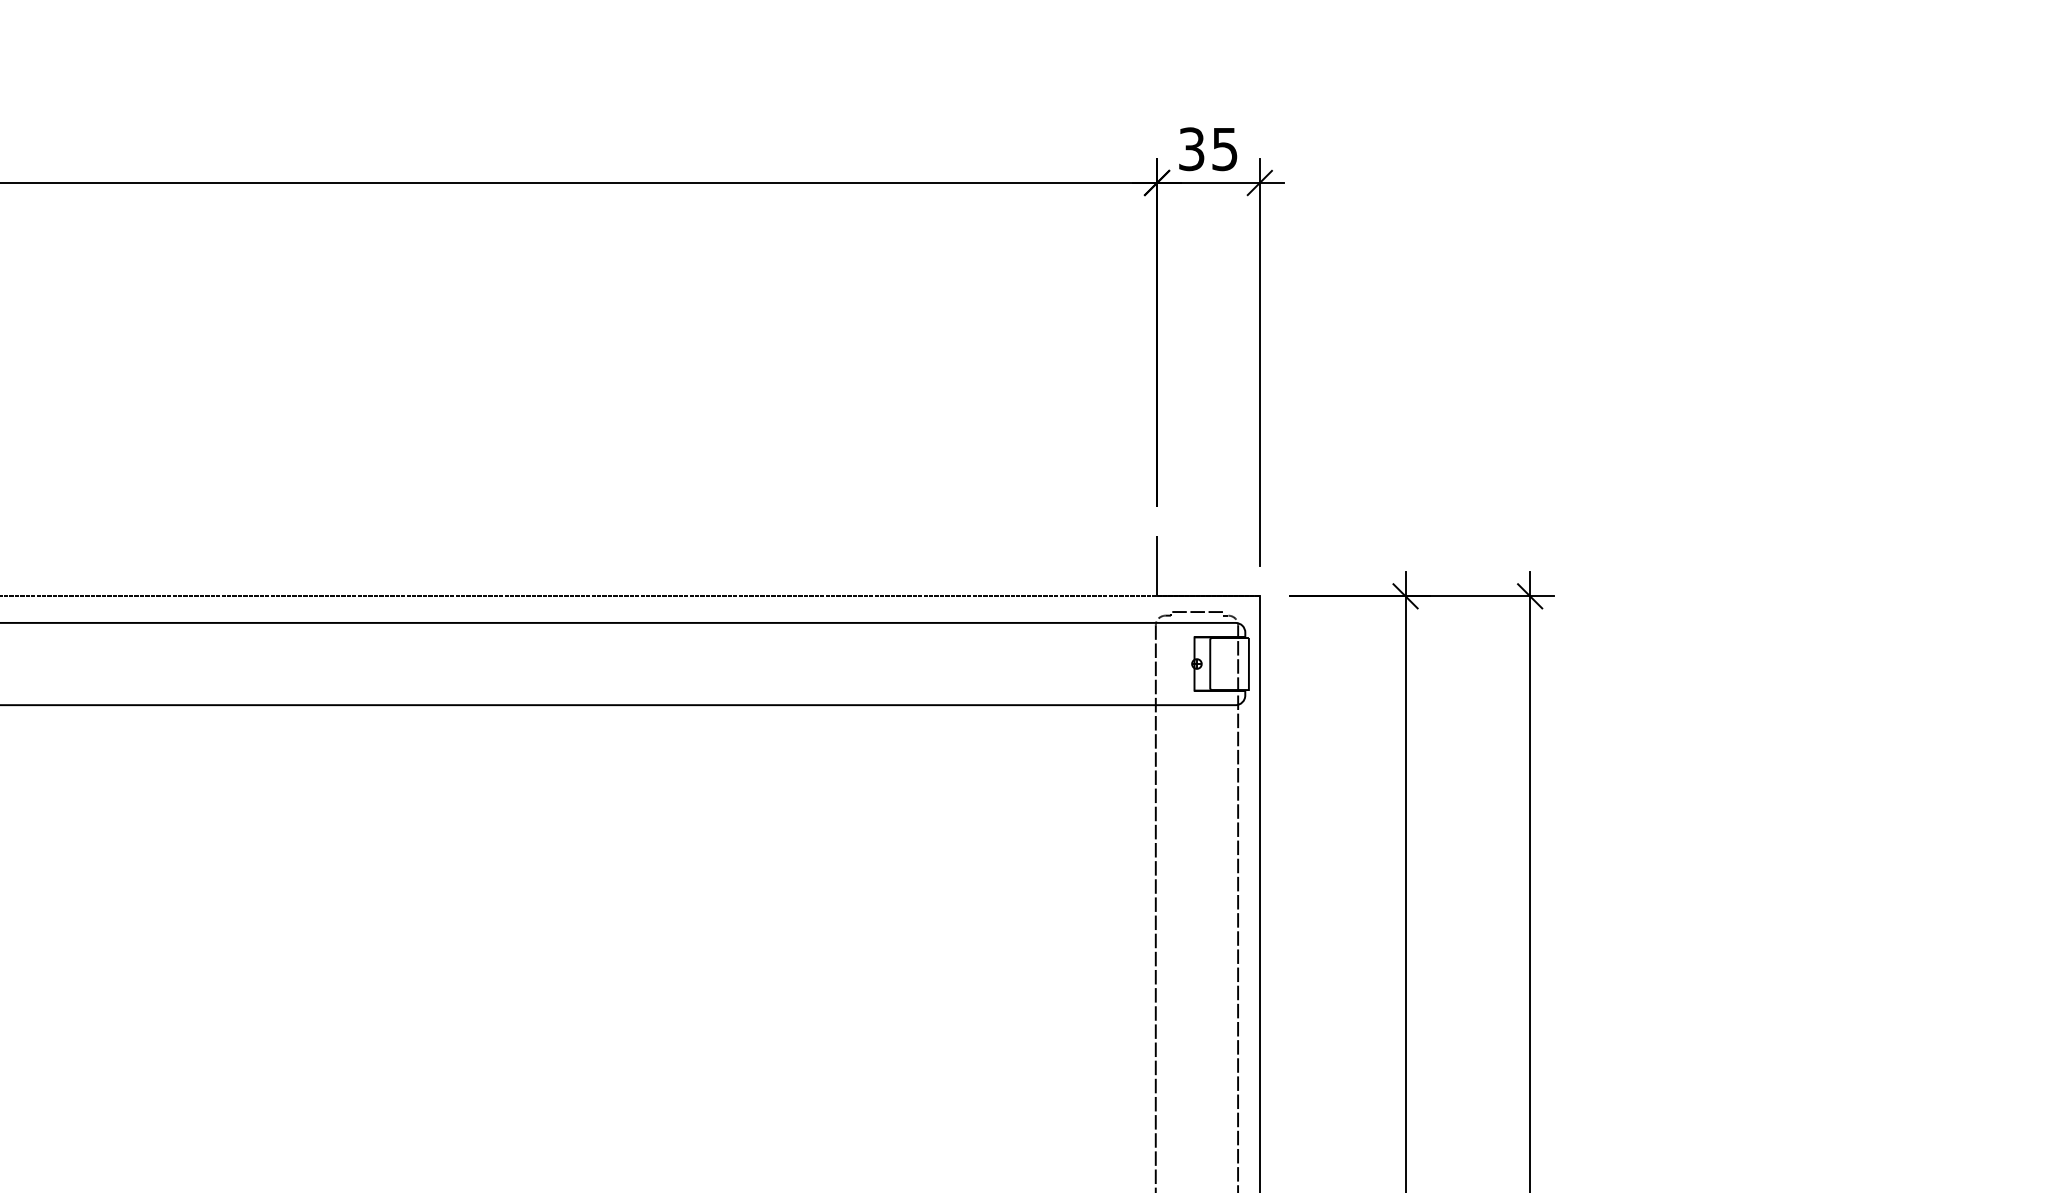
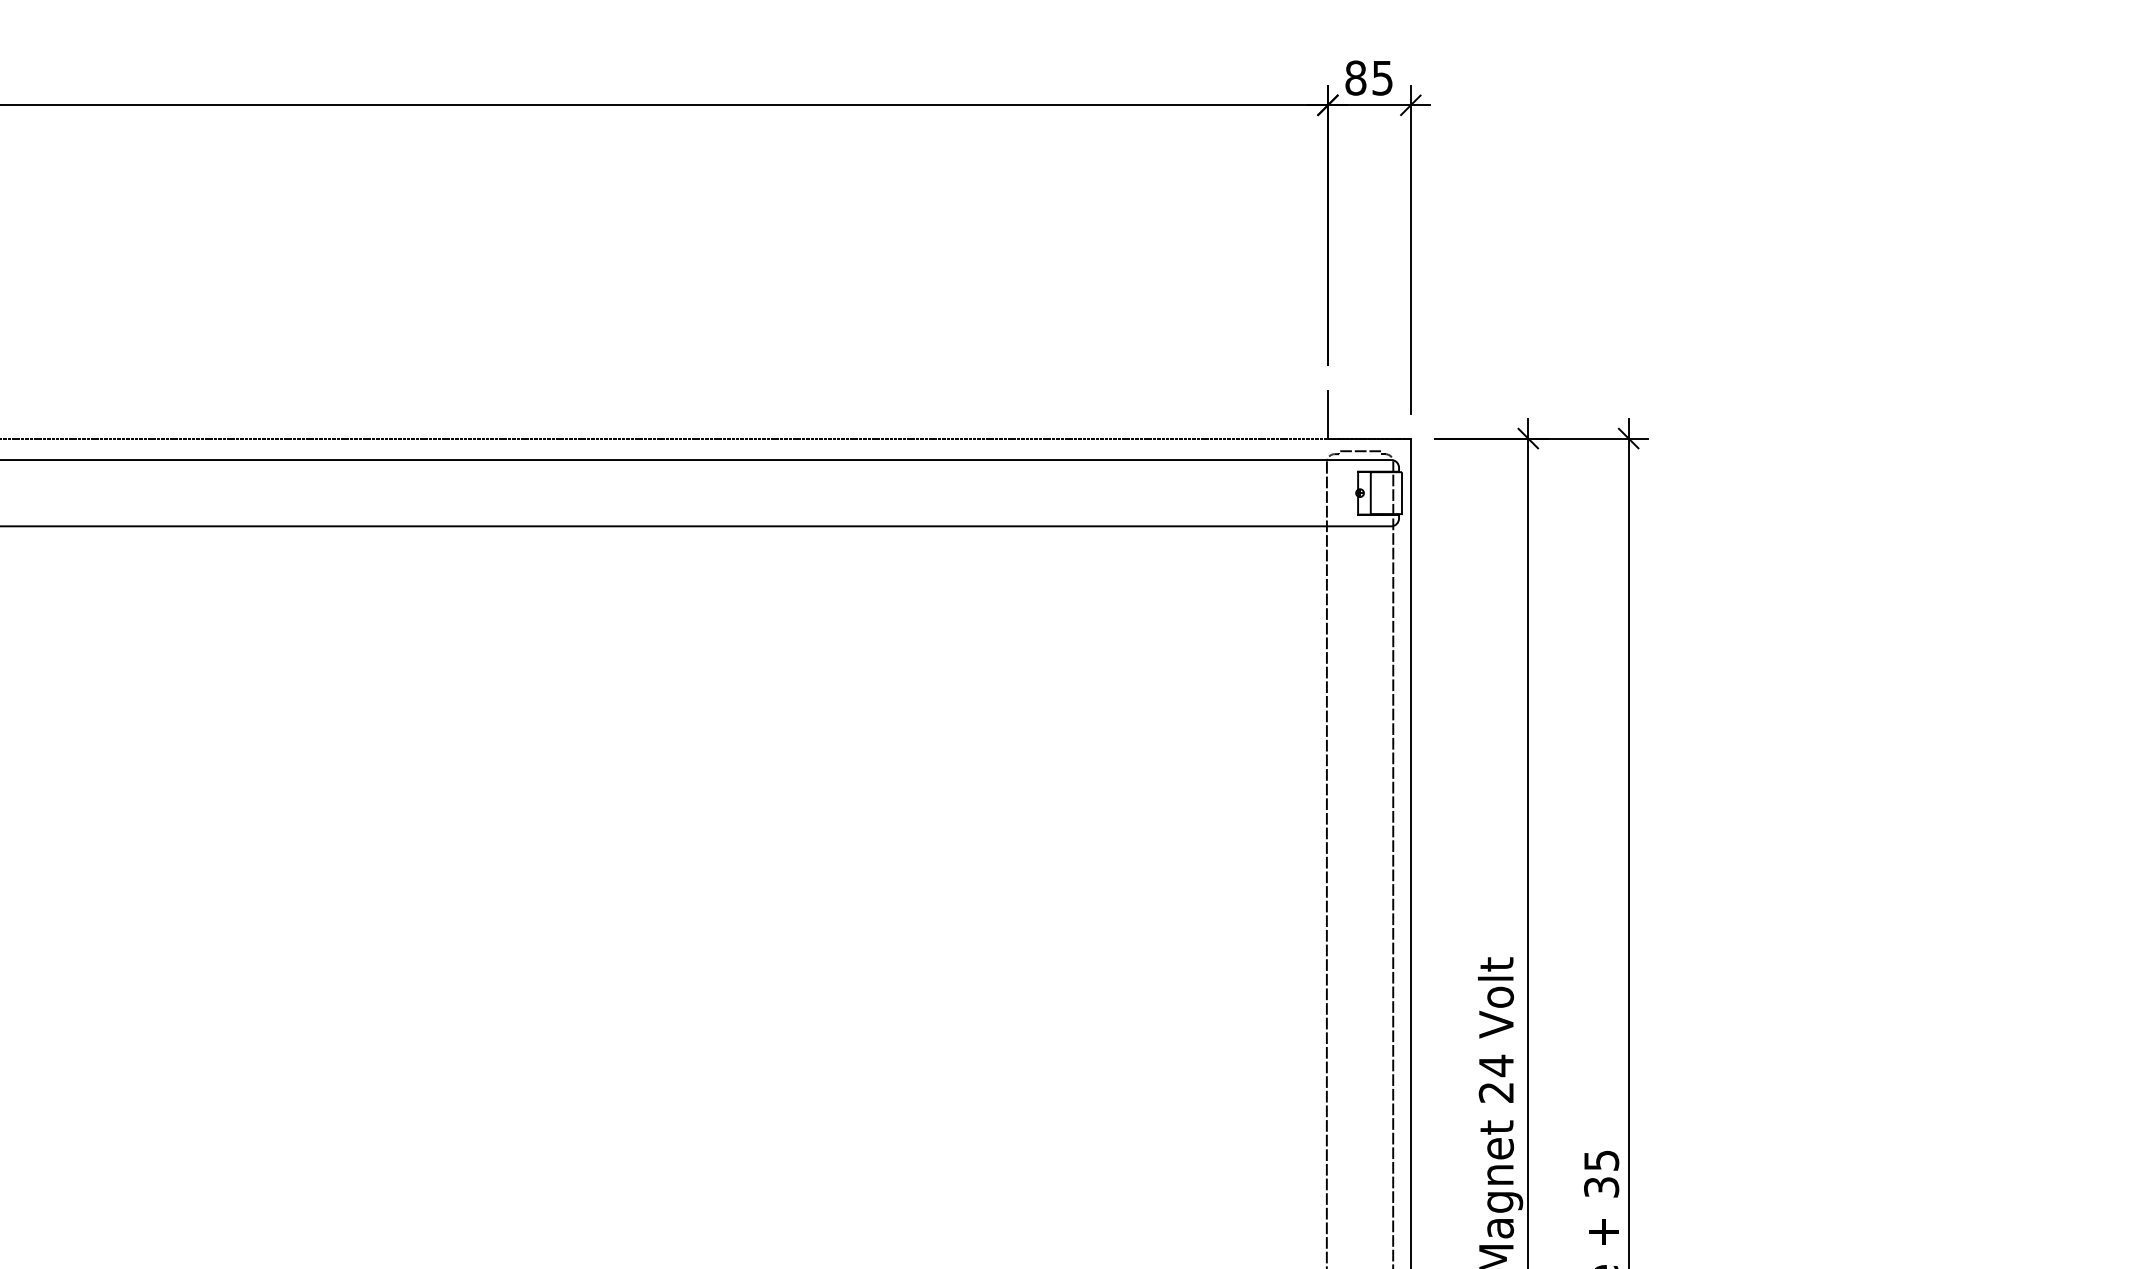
text: (1191, 148) -> (1355, 77), 35 -> 85

